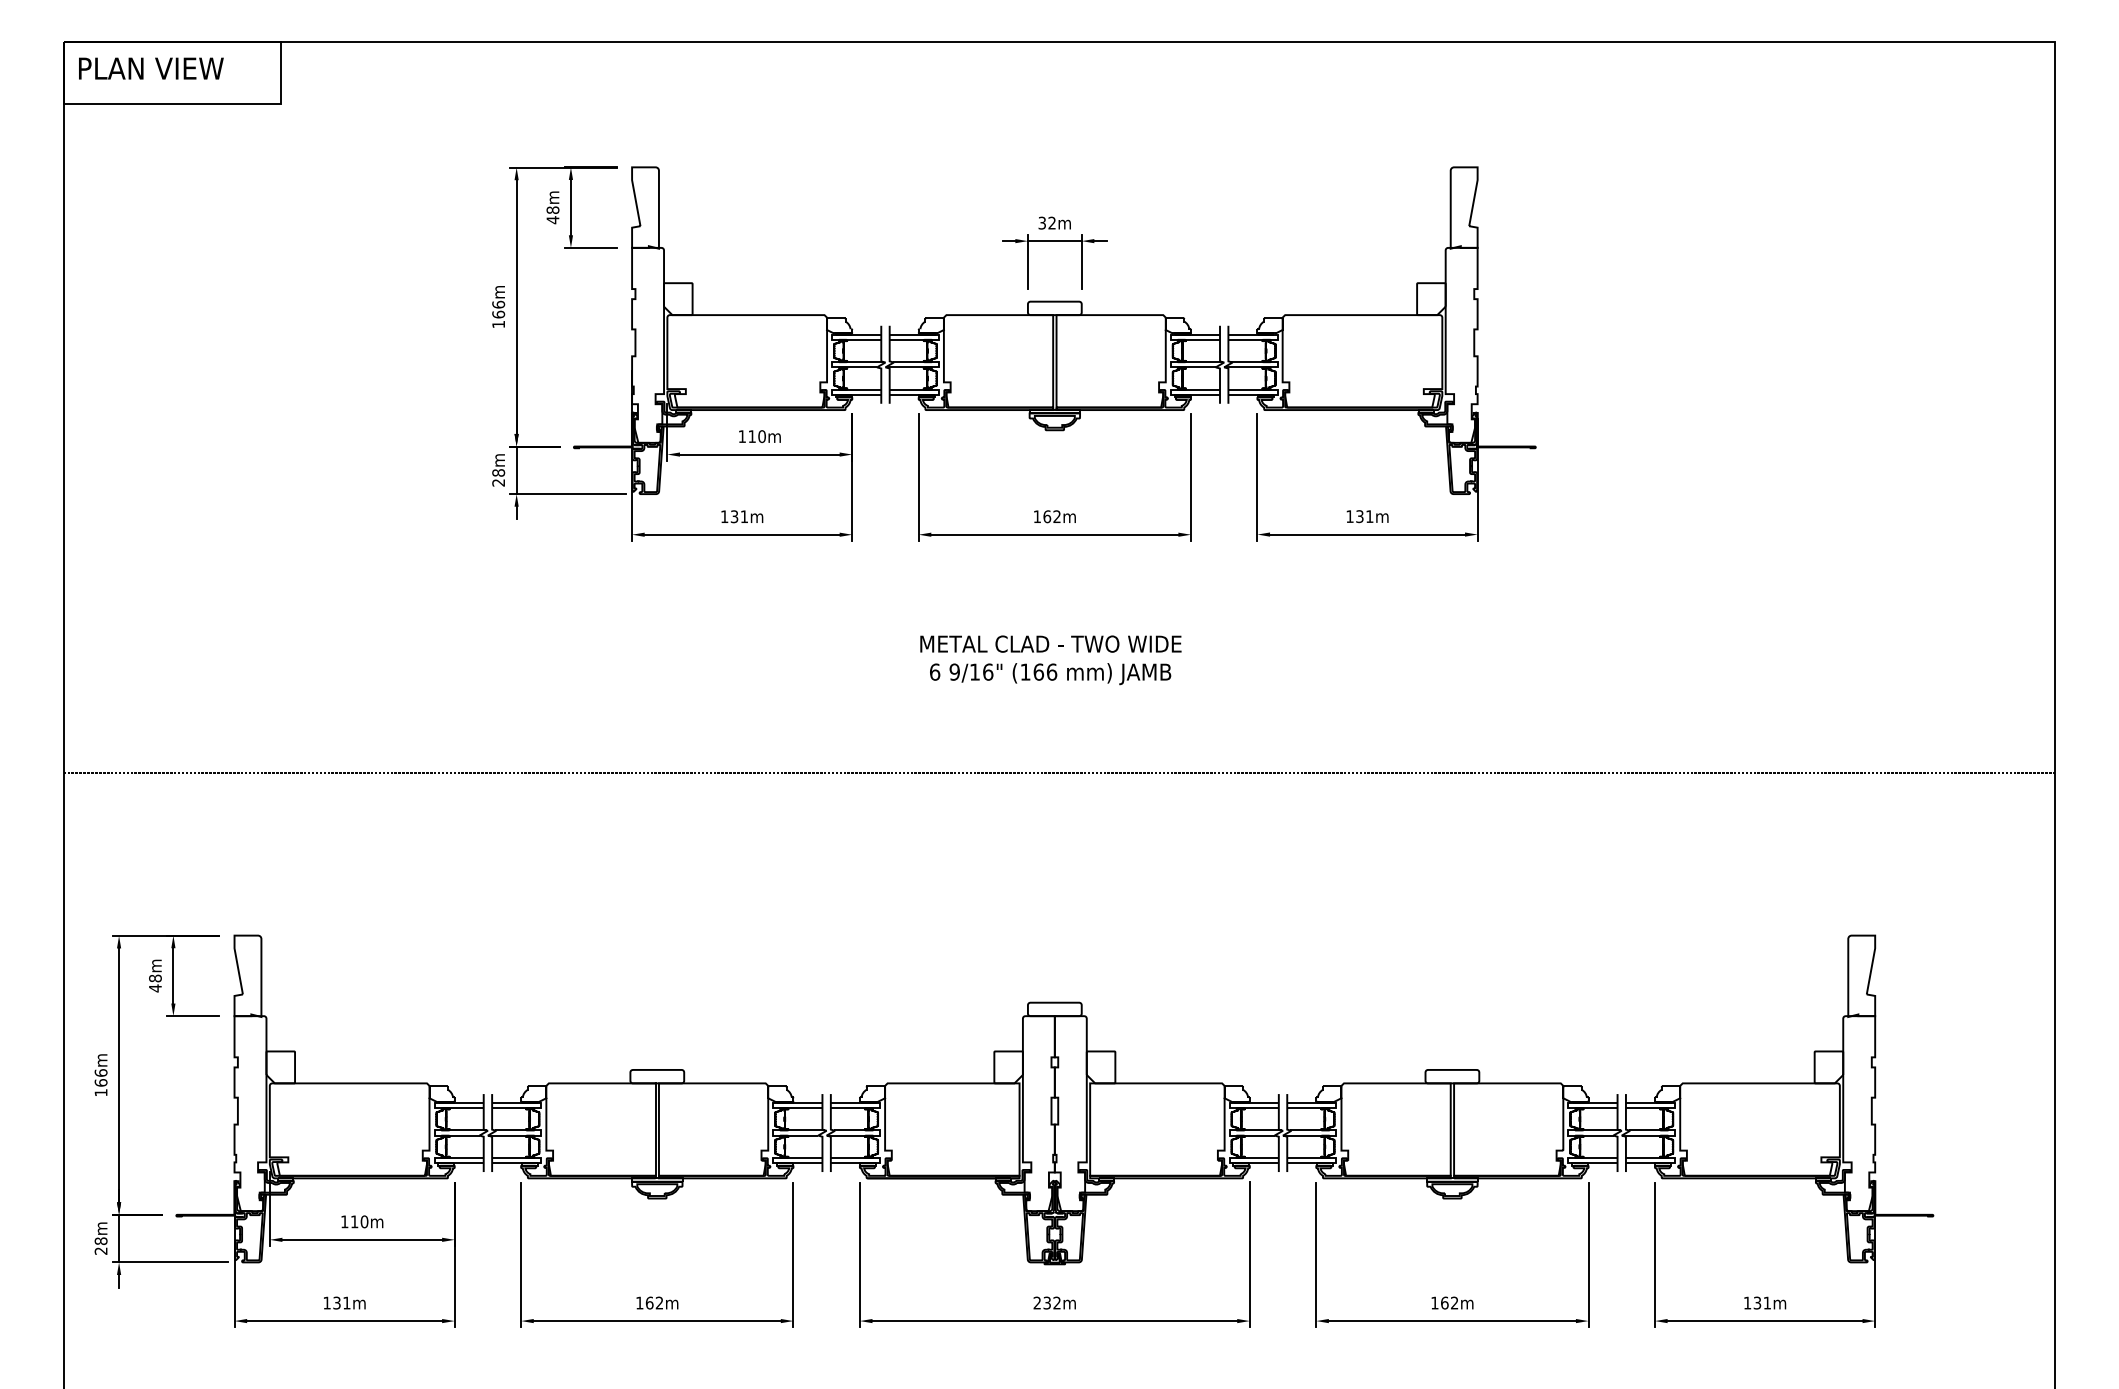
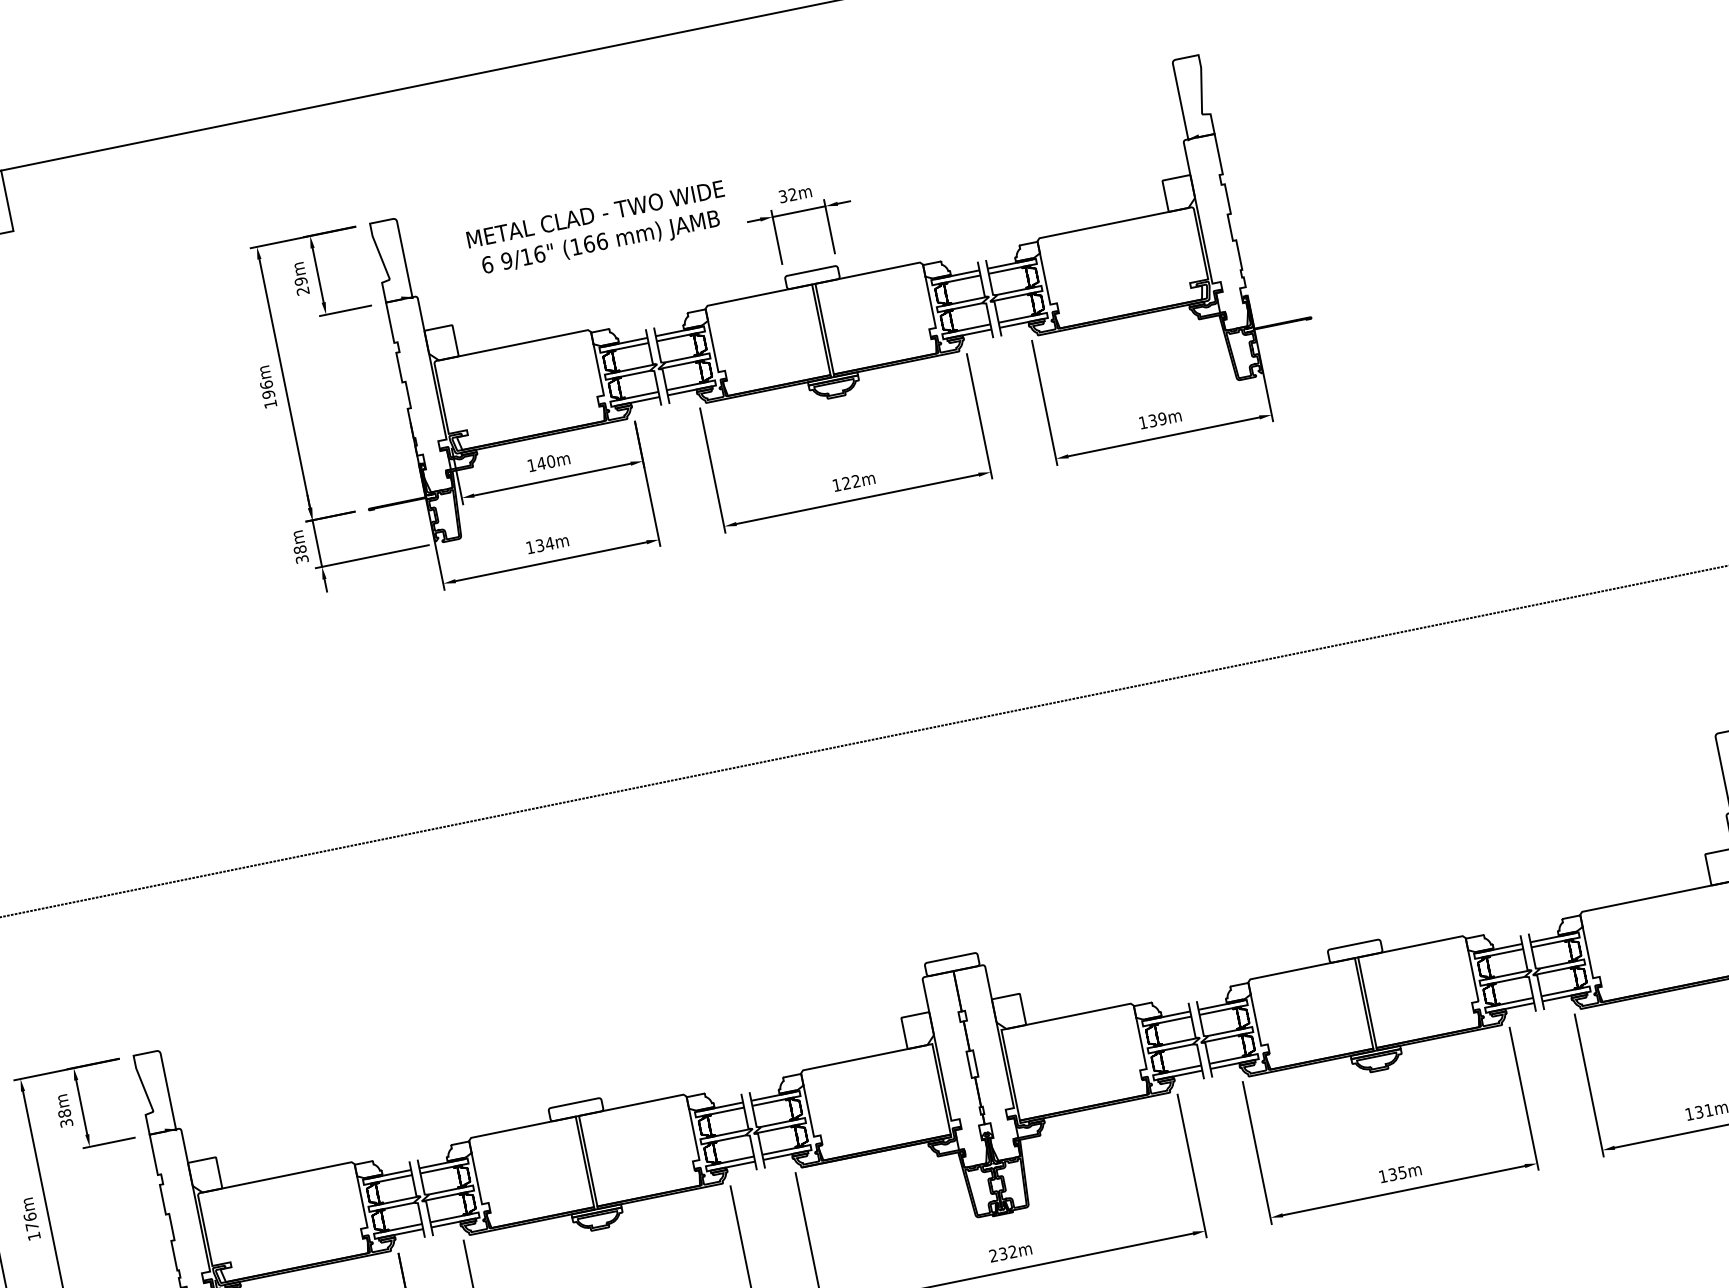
text: (552, 215) -> (301, 286), 48m -> 29m
text: (498, 314) -> (268, 394), 166m -> 196m
text: (752, 436) -> (541, 463), 110m -> 140m
text: (498, 482) -> (301, 559), 28m -> 38m
text: (744, 516) -> (549, 543), 131m -> 134m
text: (1047, 516) -> (846, 482), 162m -> 122m
text: (1369, 516) -> (1162, 418), 131m -> 139m
text: (1050, 660) -> (598, 230), moved
text: (155, 988) -> (66, 1123), 48m -> 38m
text: (100, 1082) -> (31, 1226), 166m -> 176m
text: (1449, 1302) -> (1397, 1173), 162m -> 135m

